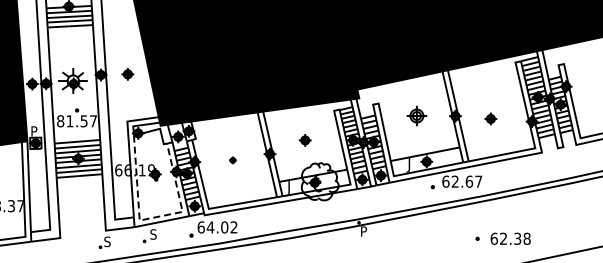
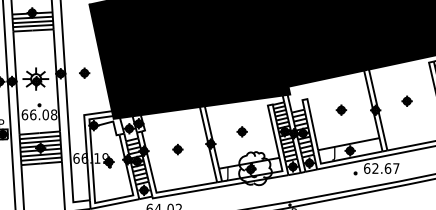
part: (416, 115) -> (341, 109), size x0.62
part: (490, 118) -> (406, 100), moved
text: (77, 121) -> (39, 115), 81.57 -> 66.08
part: (232, 160) -> (177, 149), size x1.67
line: (153, 217) -> (107, 200), dashed -> solid

